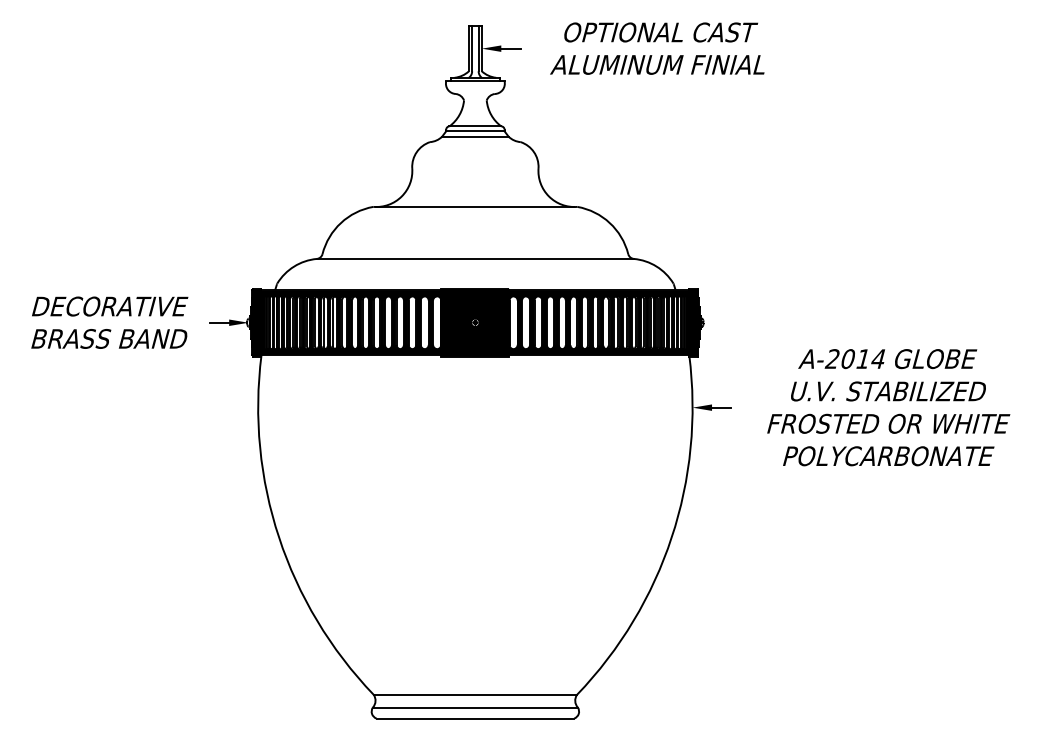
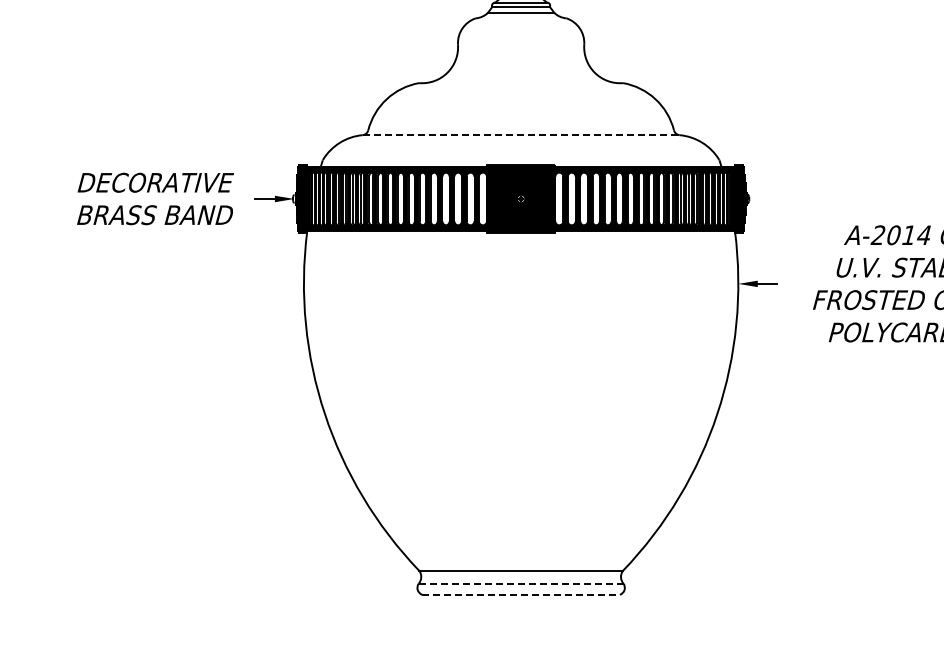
line: (475, 207) -> (521, 83), removed
line: (475, 258) -> (521, 134), solid -> dashed
line: (475, 707) -> (521, 583), solid -> dashed
line: (475, 718) -> (521, 594), solid -> dashed

